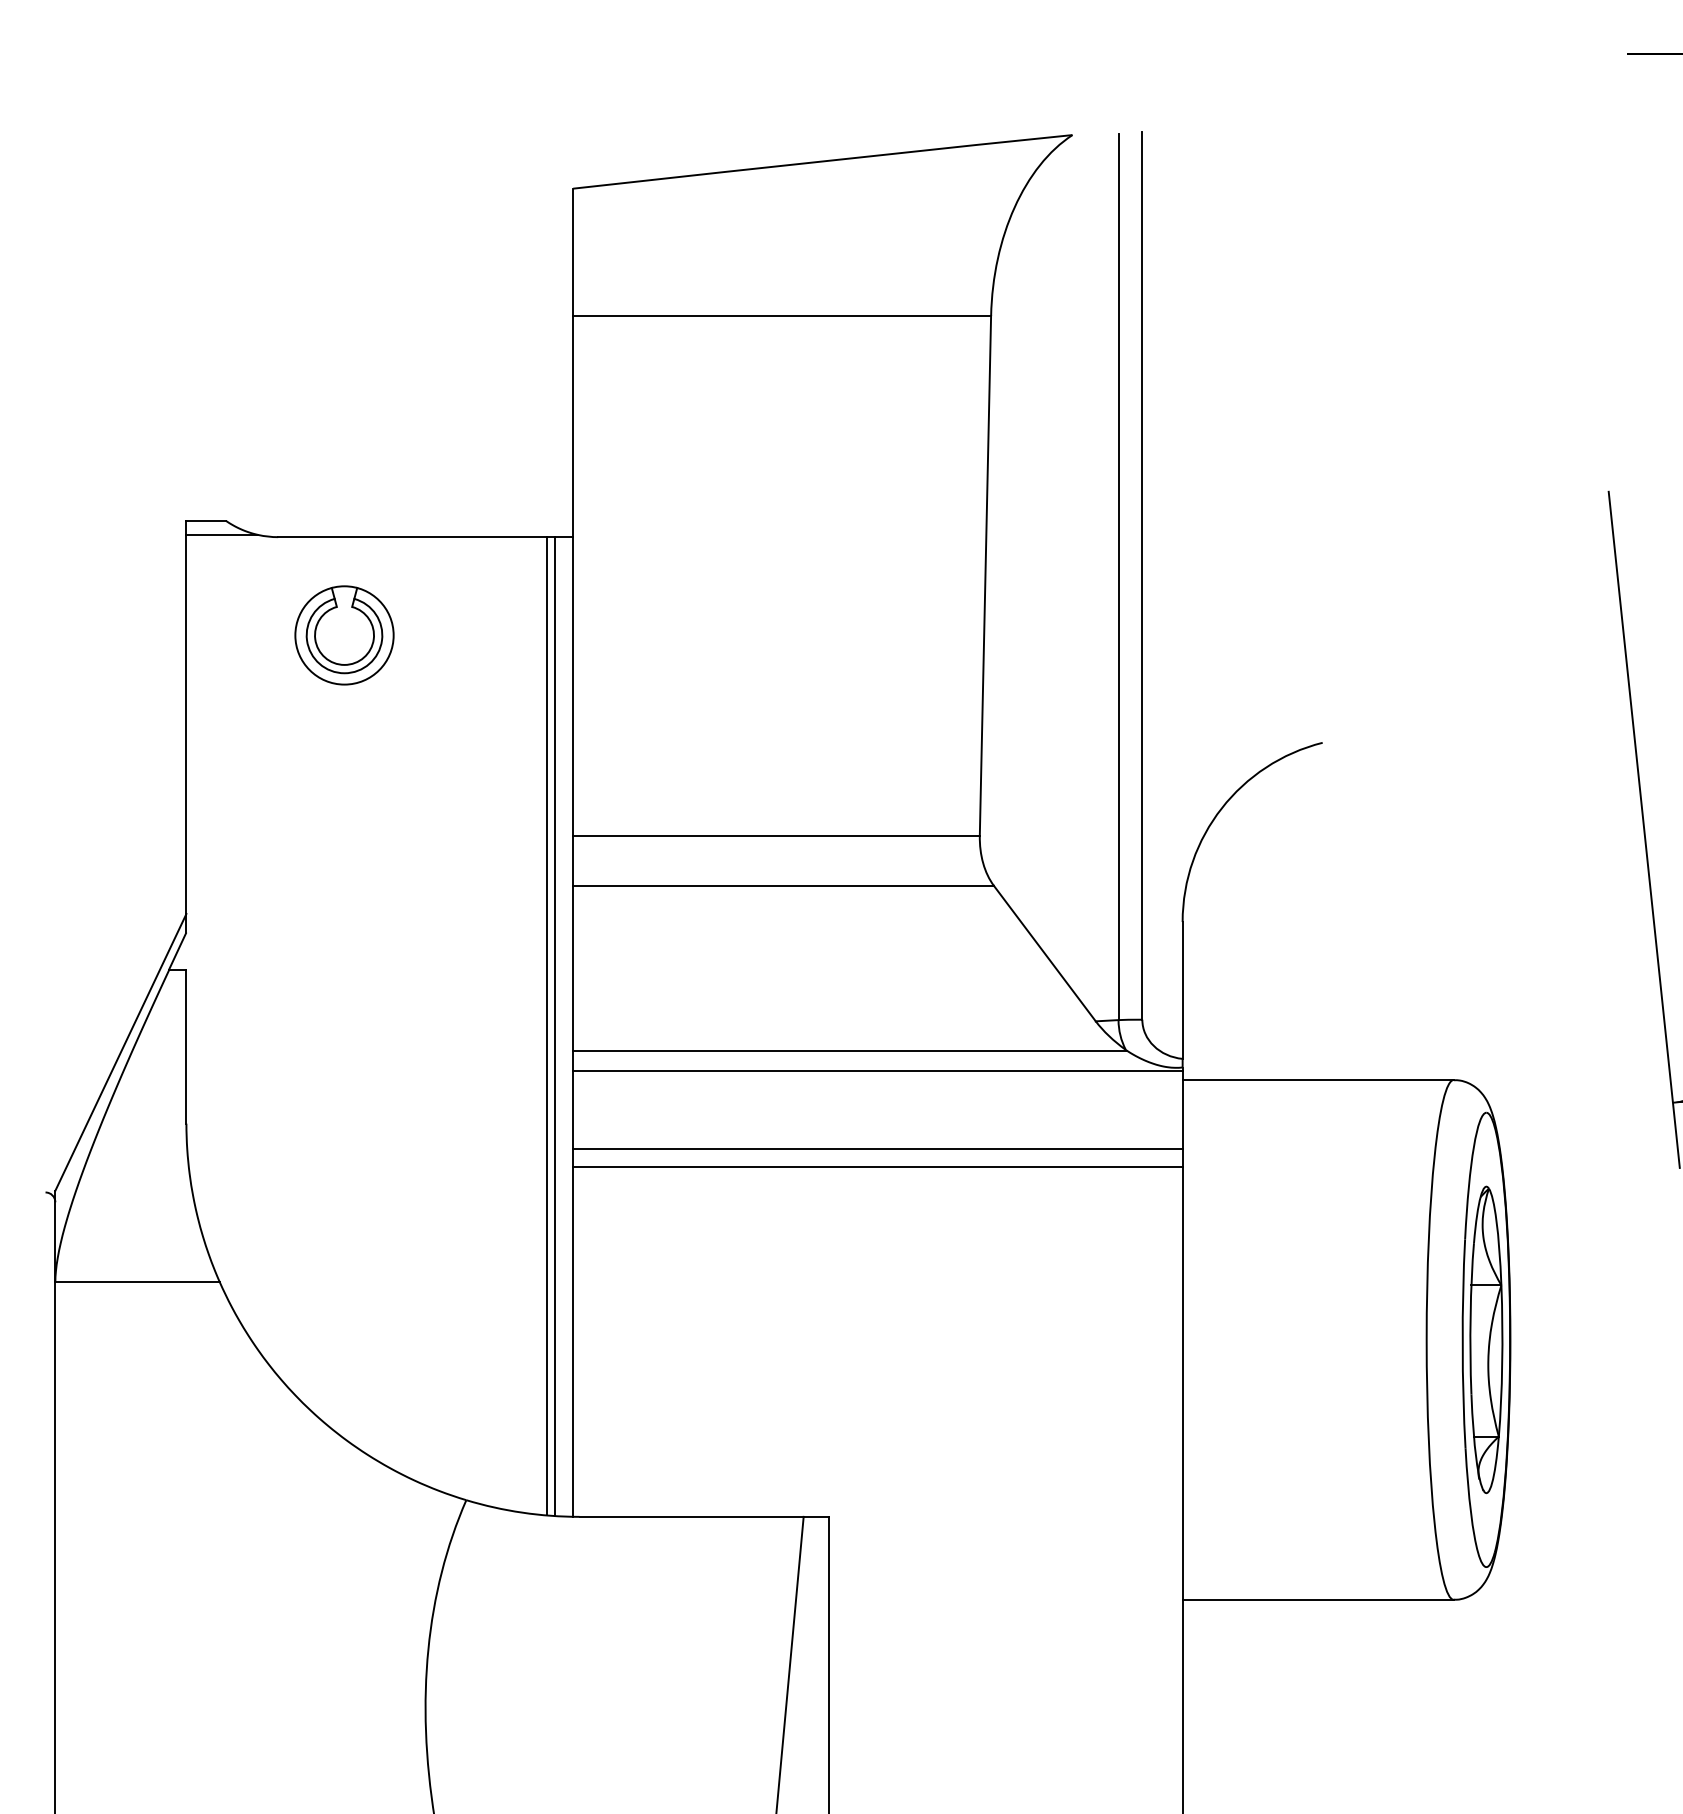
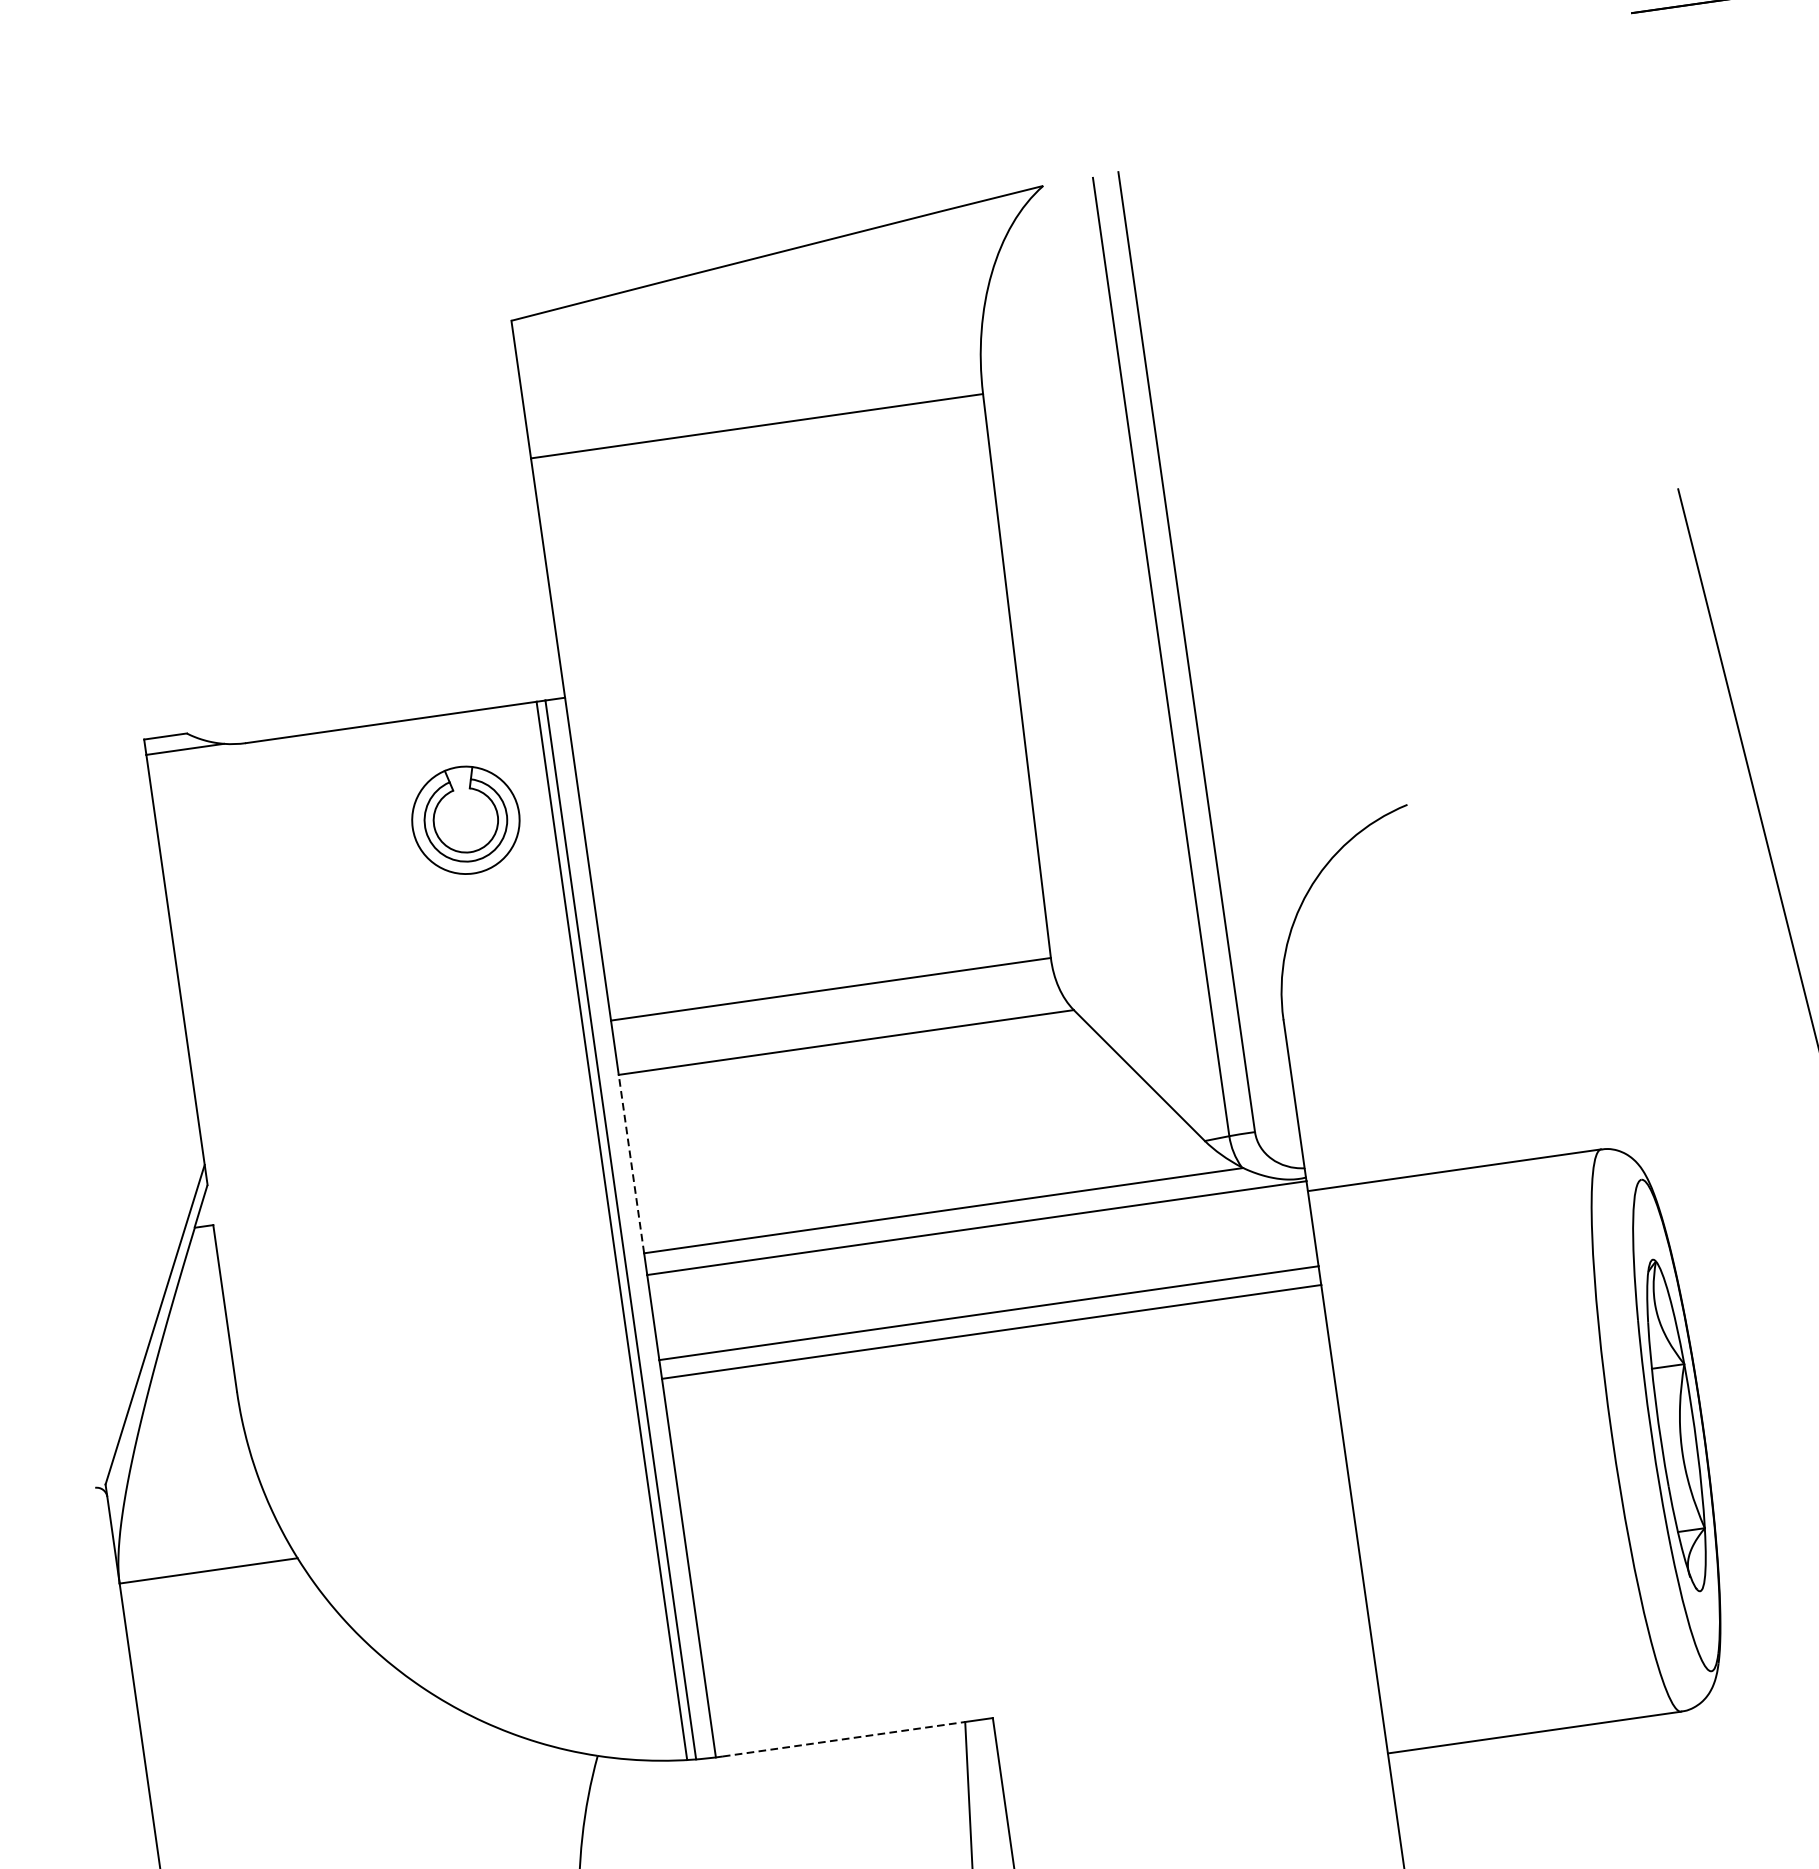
part: (344, 635) -> (465, 820), moved
line: (573, 967) -> (631, 1163), solid -> dashed
line: (692, 1516) -> (844, 1738), solid -> dashed

